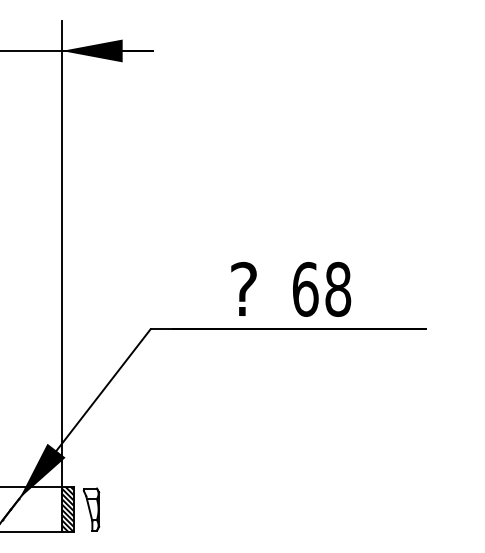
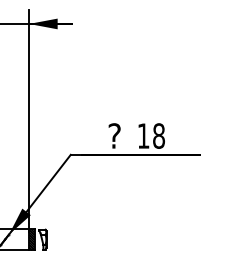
text: (305, 288) -> (143, 135), 68 -> 18

